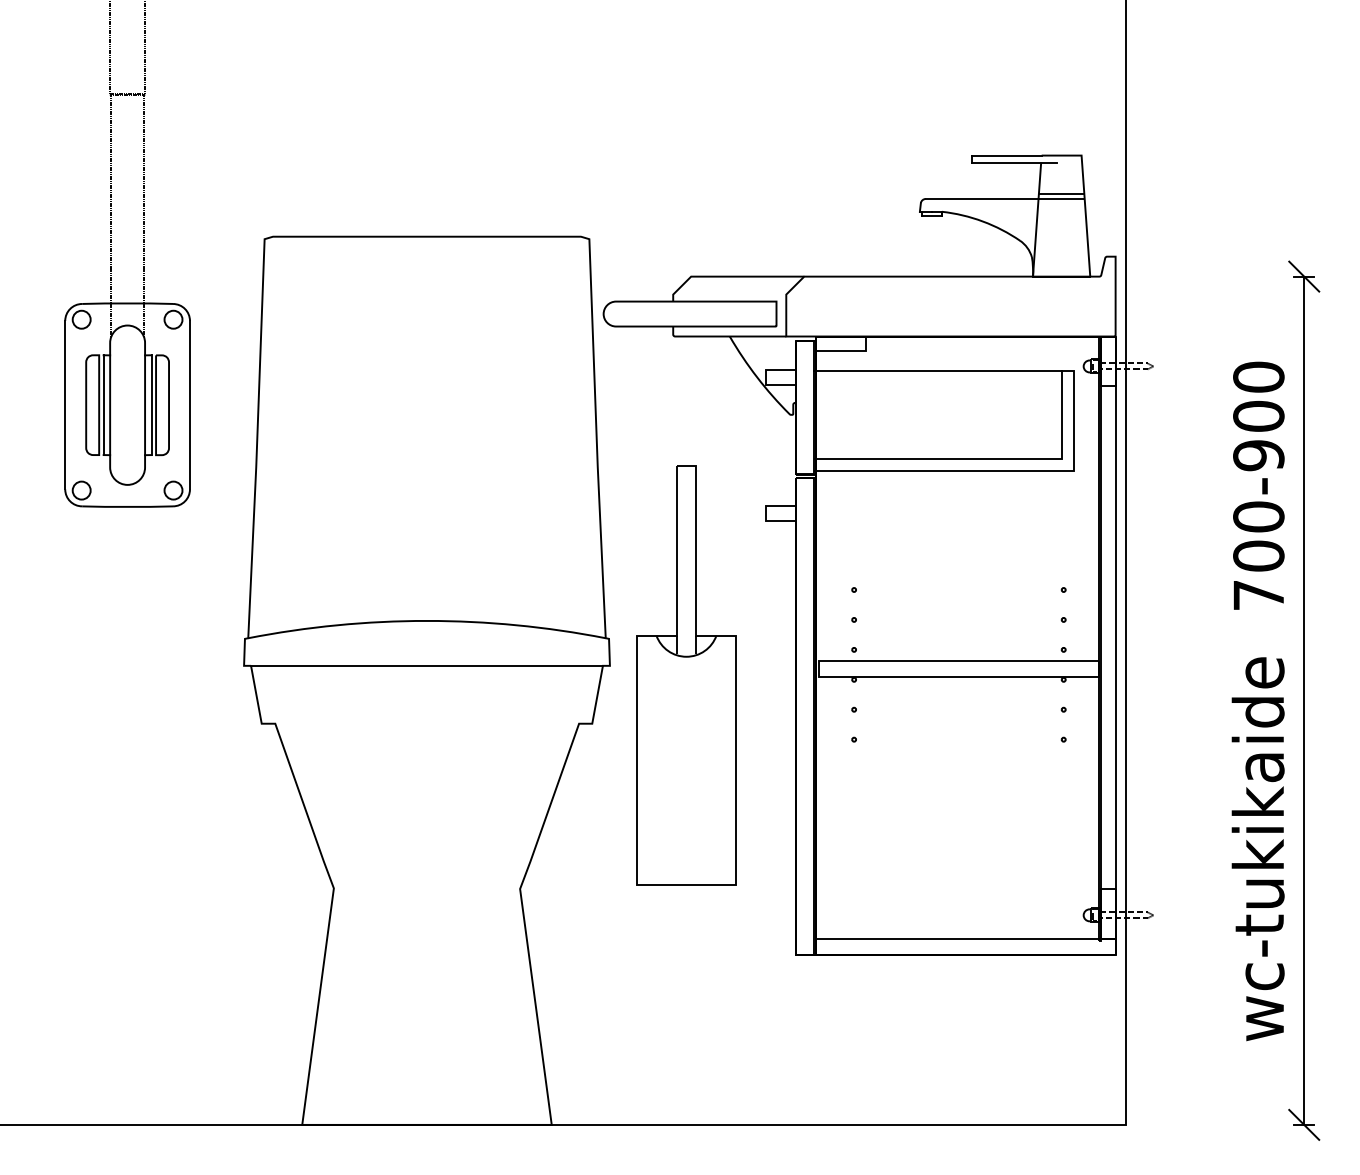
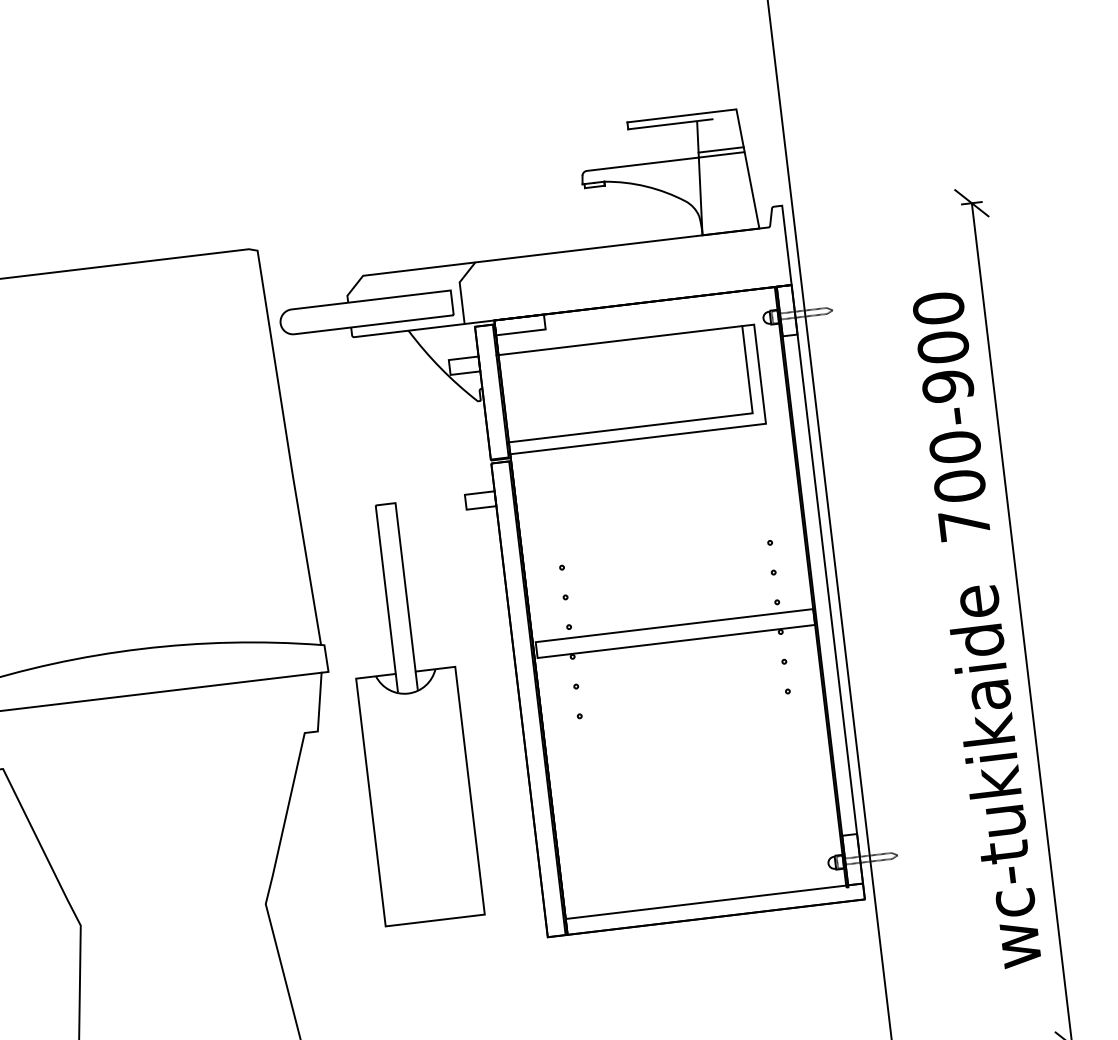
part: (686, 675) -> (410, 712), moved

